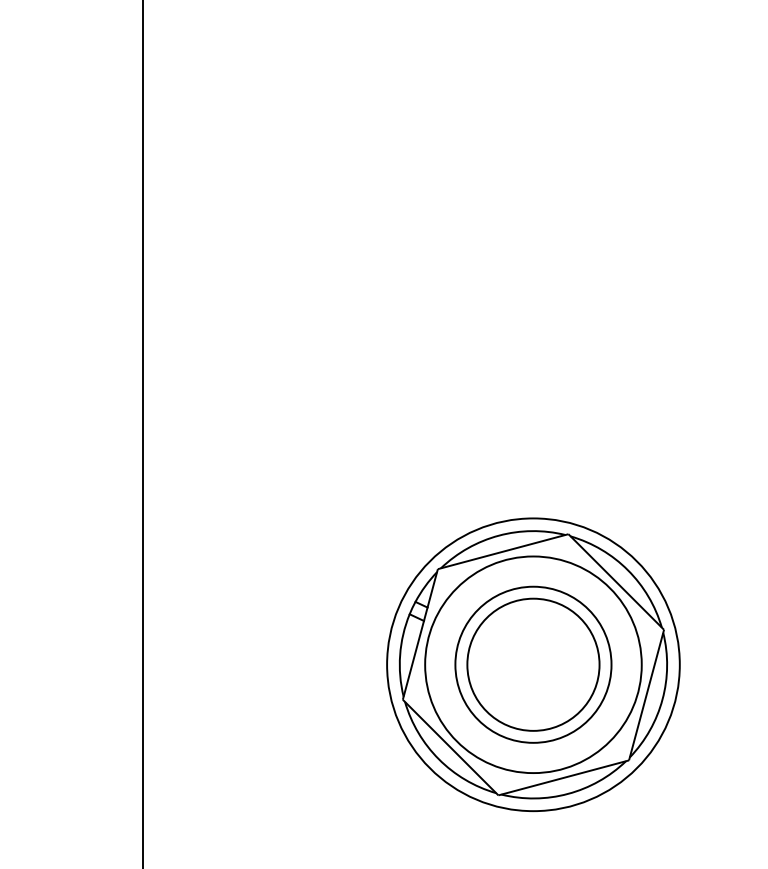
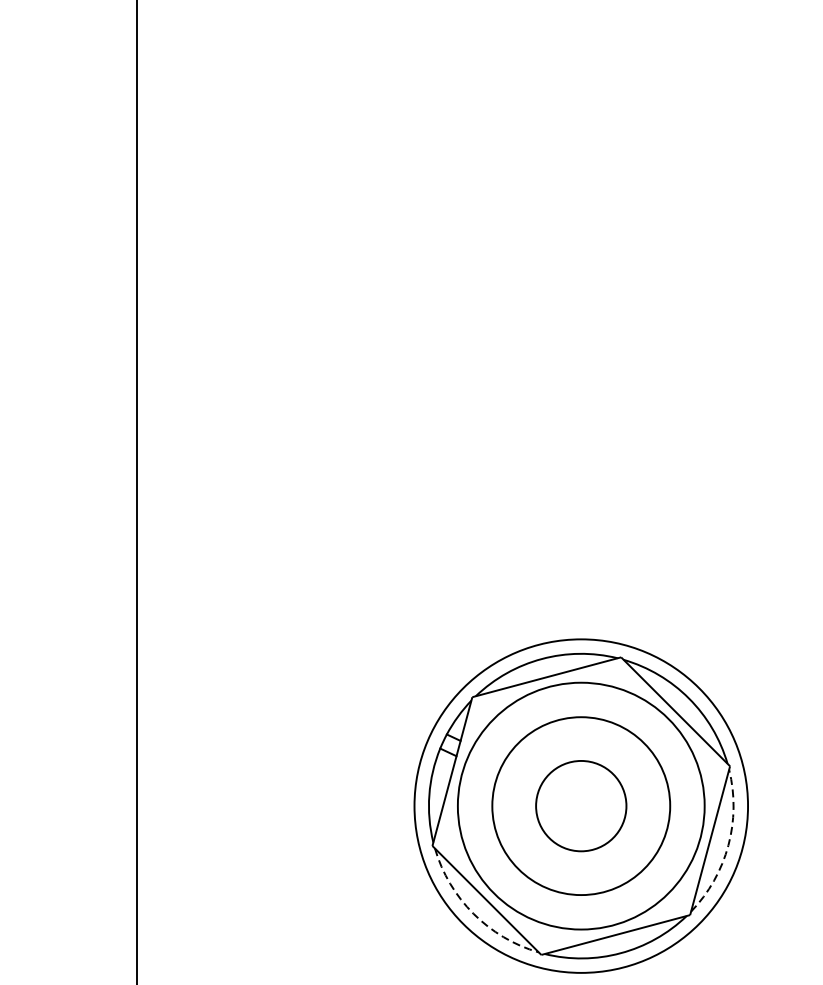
circle: (533, 664) -> (581, 805), size x0.6
arc: (662, 699) -> (728, 845), solid -> dashed
arc: (438, 759) -> (473, 914), solid -> dashed

